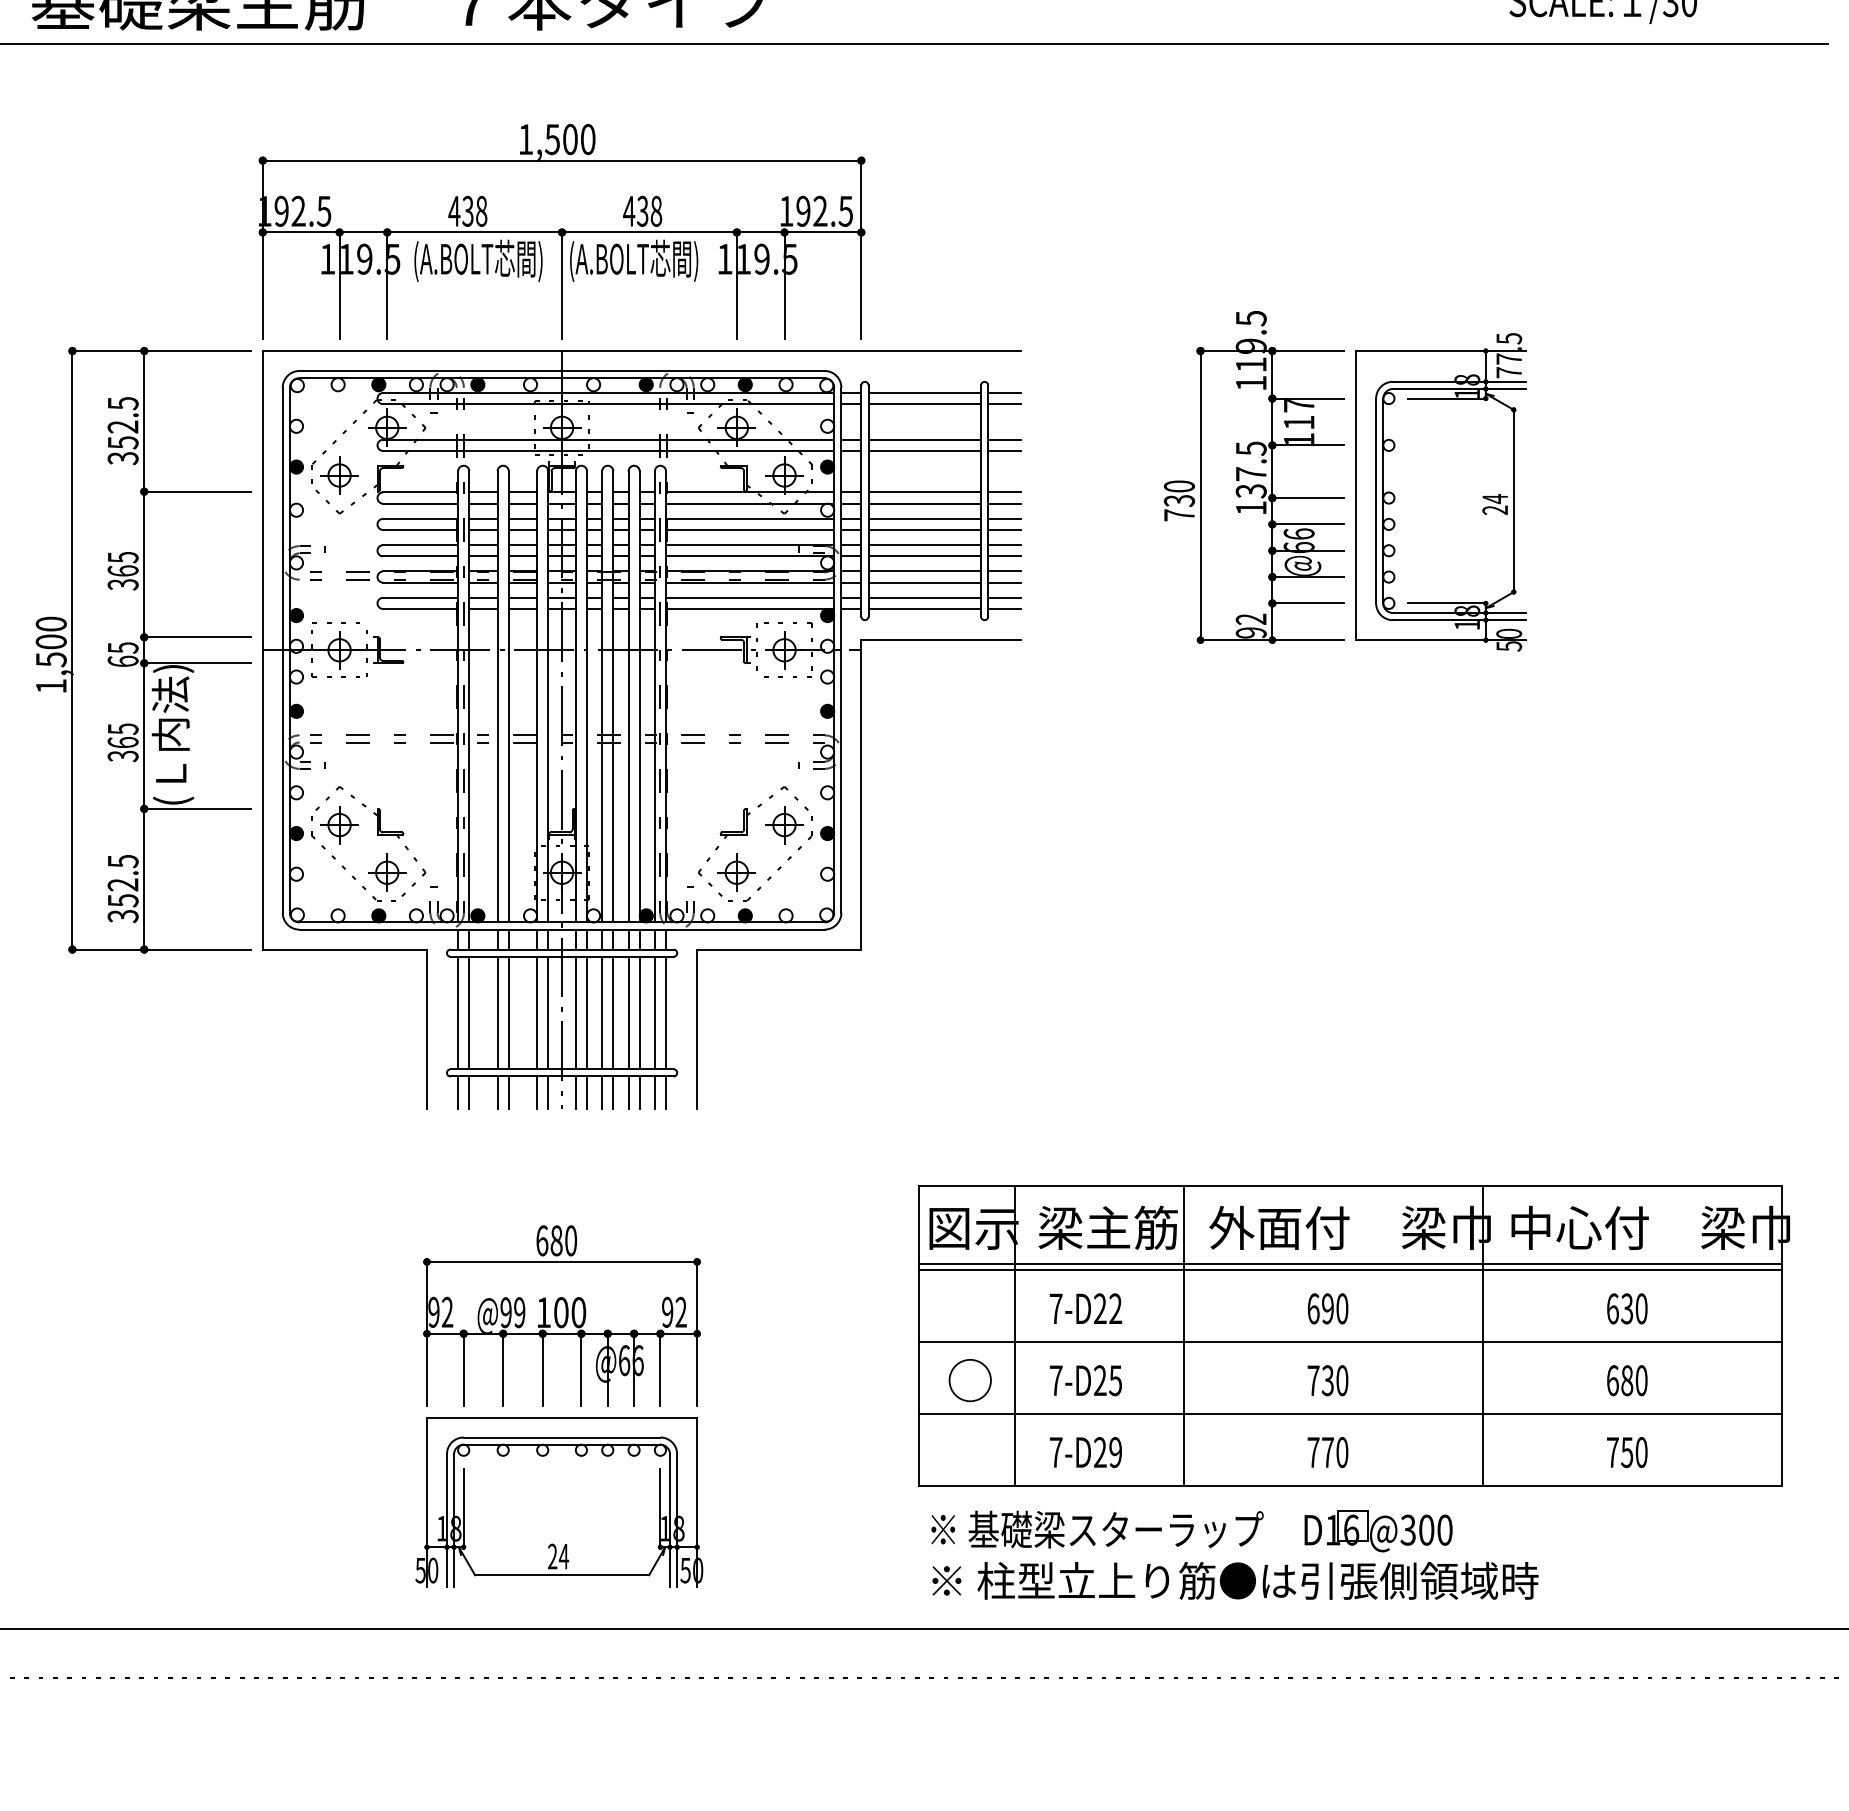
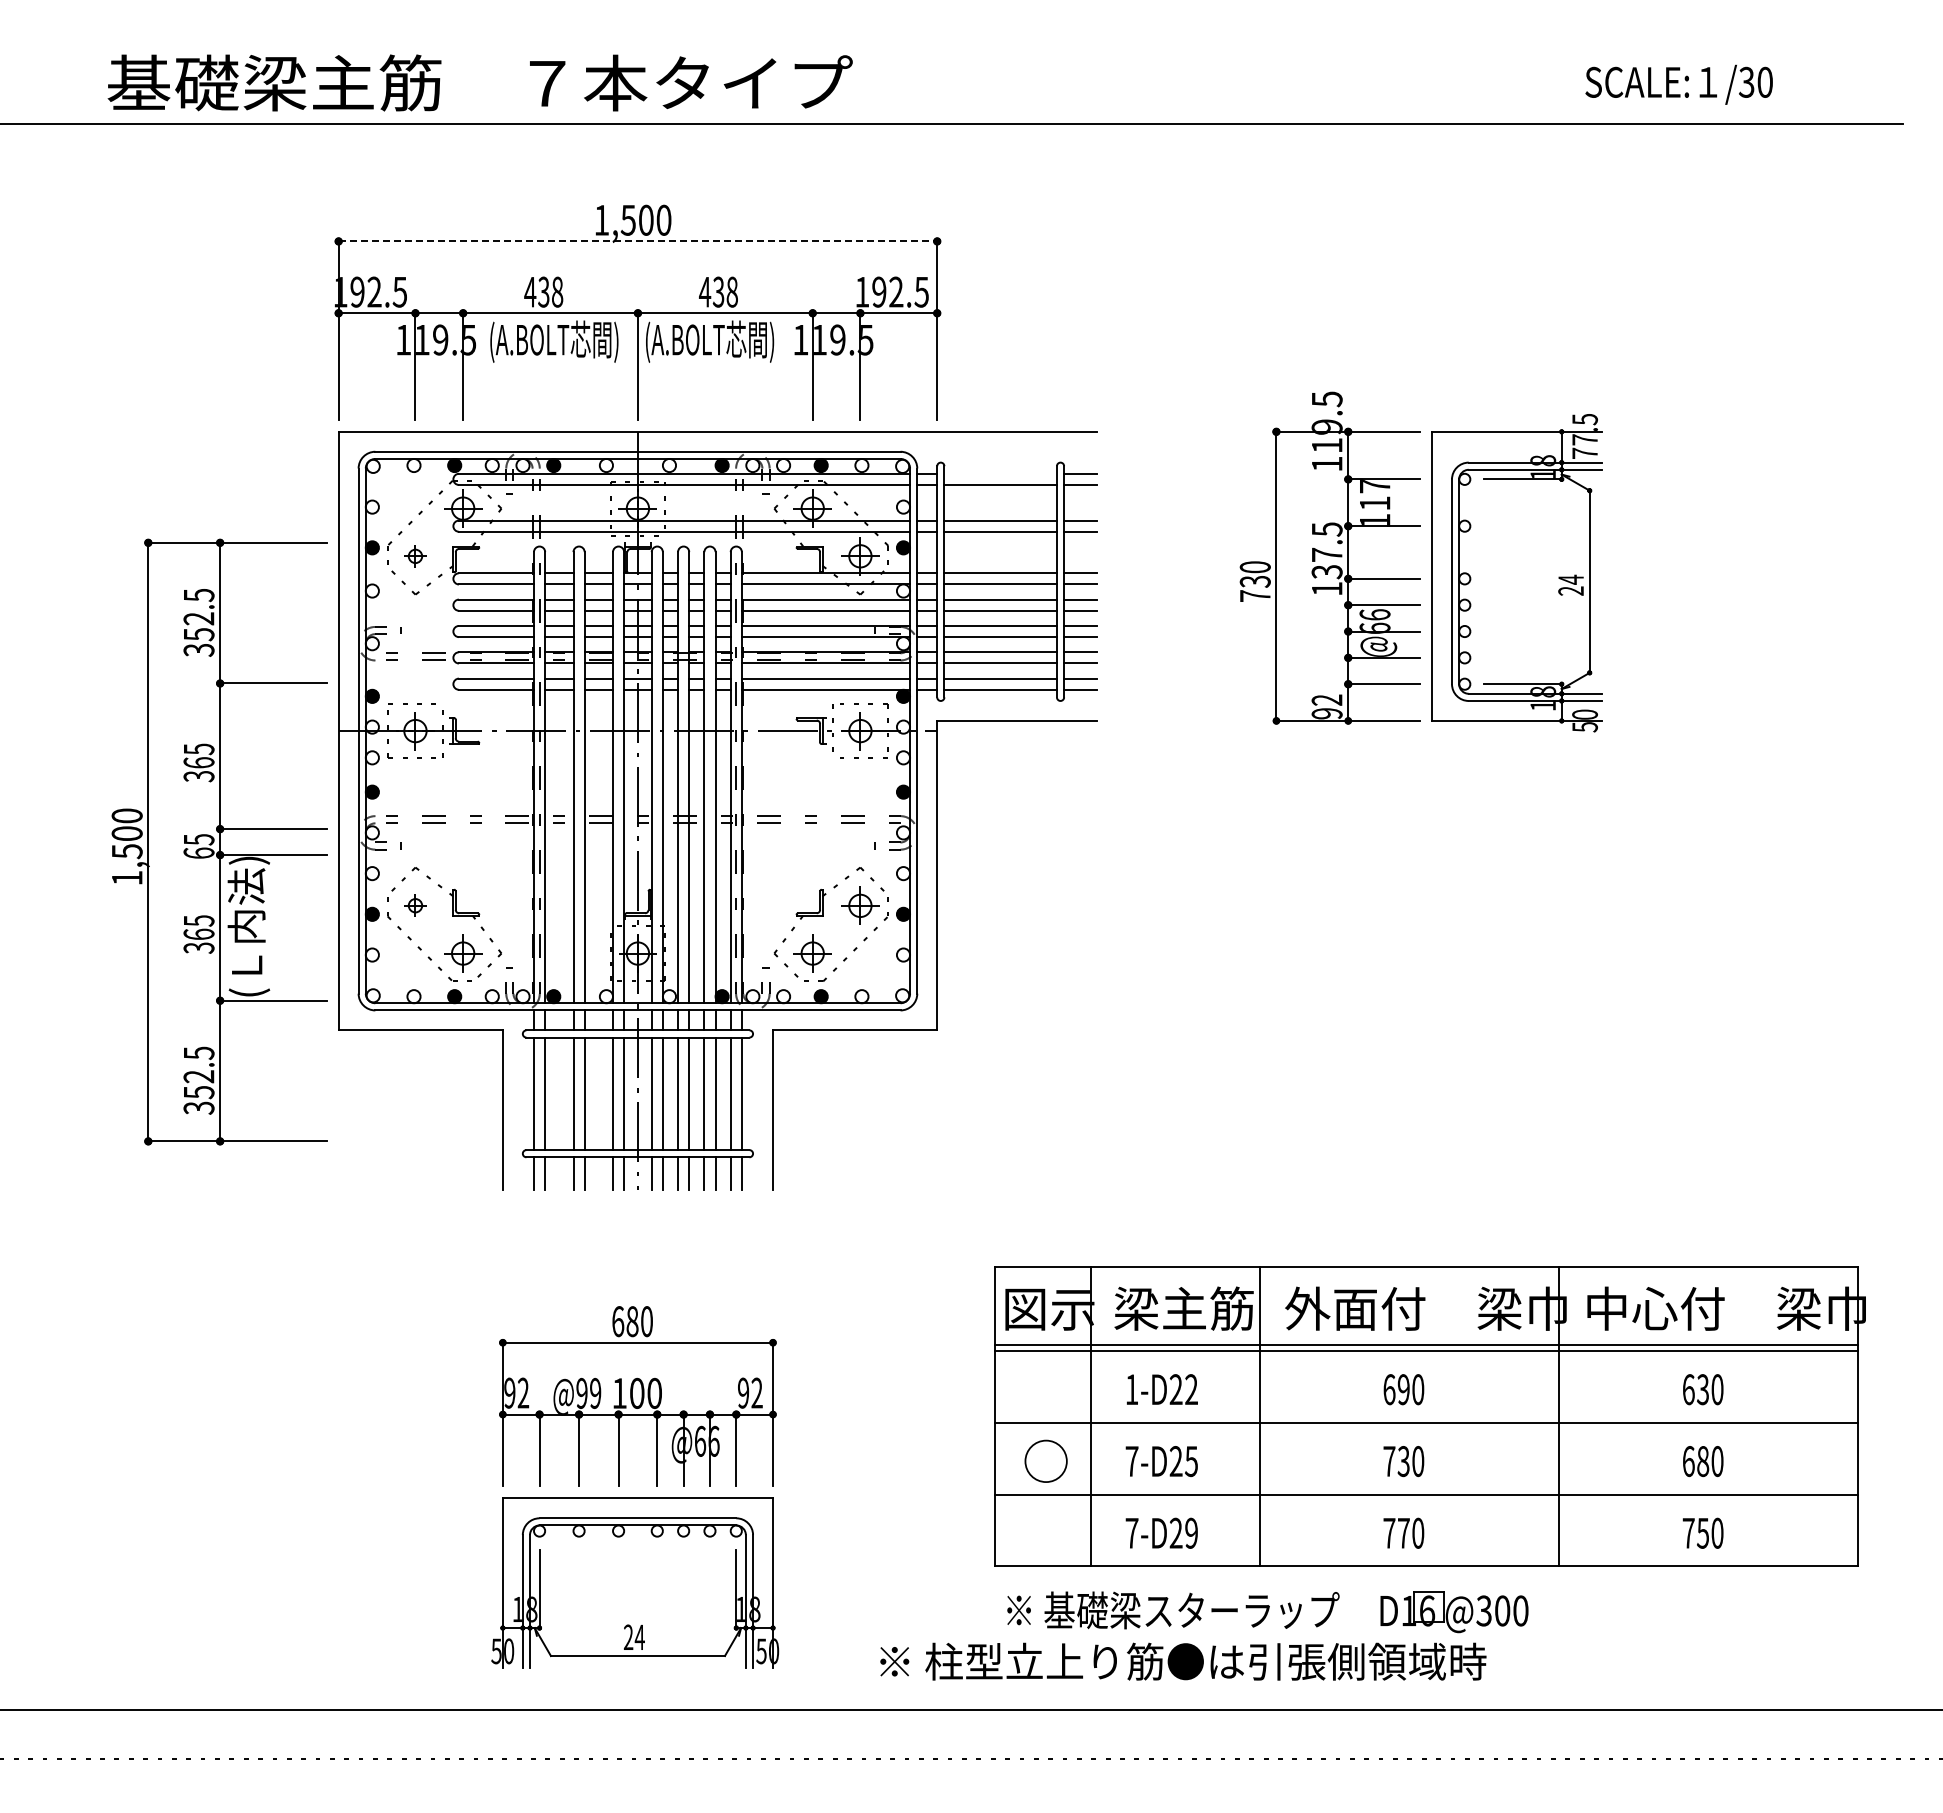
line: (562, 160) -> (638, 241), solid -> dashed
line: (924, 392) -> (1000, 473), removed
part: (339, 475) -> (415, 556), size x0.6
part: (143, 649) -> (219, 841), moved
part: (339, 824) -> (415, 905), size x0.6
text: (1055, 1308) -> (1131, 1389), 7-D22 -> 1-D22
text: (1235, 1580) -> (1183, 1661), moved

